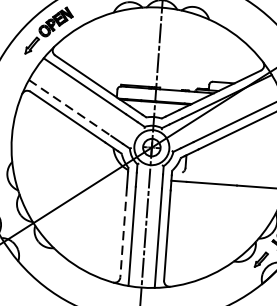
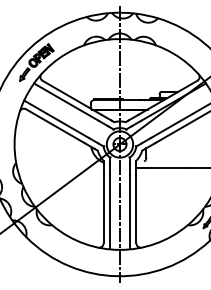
line: (71, 108) -> (57, 119), dashed -> solid
line: (123, 232) -> (103, 209), dashed -> solid

